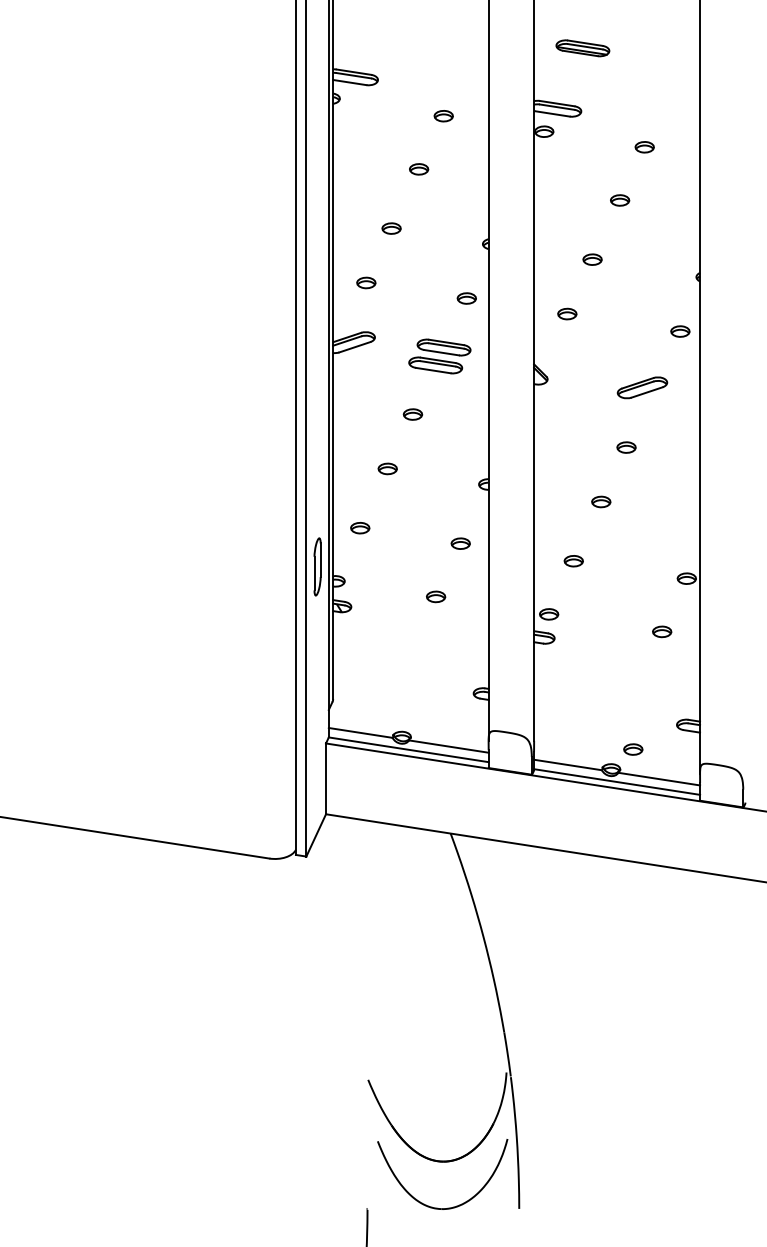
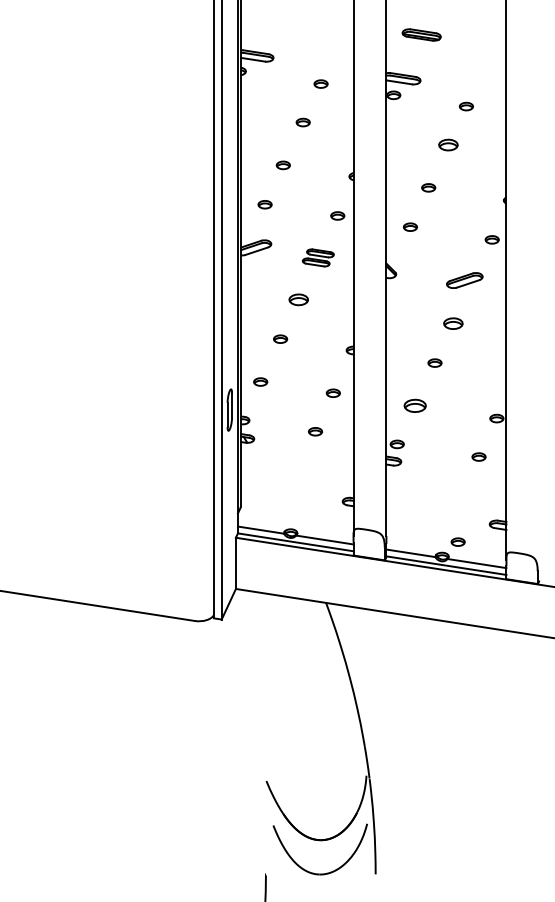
part: (619, 199) -> (448, 144), size x1.4
part: (440, 355) -> (318, 257), size x0.7
part: (412, 414) -> (298, 299), size x1.4
part: (625, 447) -> (452, 323), size x1.4
part: (572, 560) -> (414, 405), size x1.6

